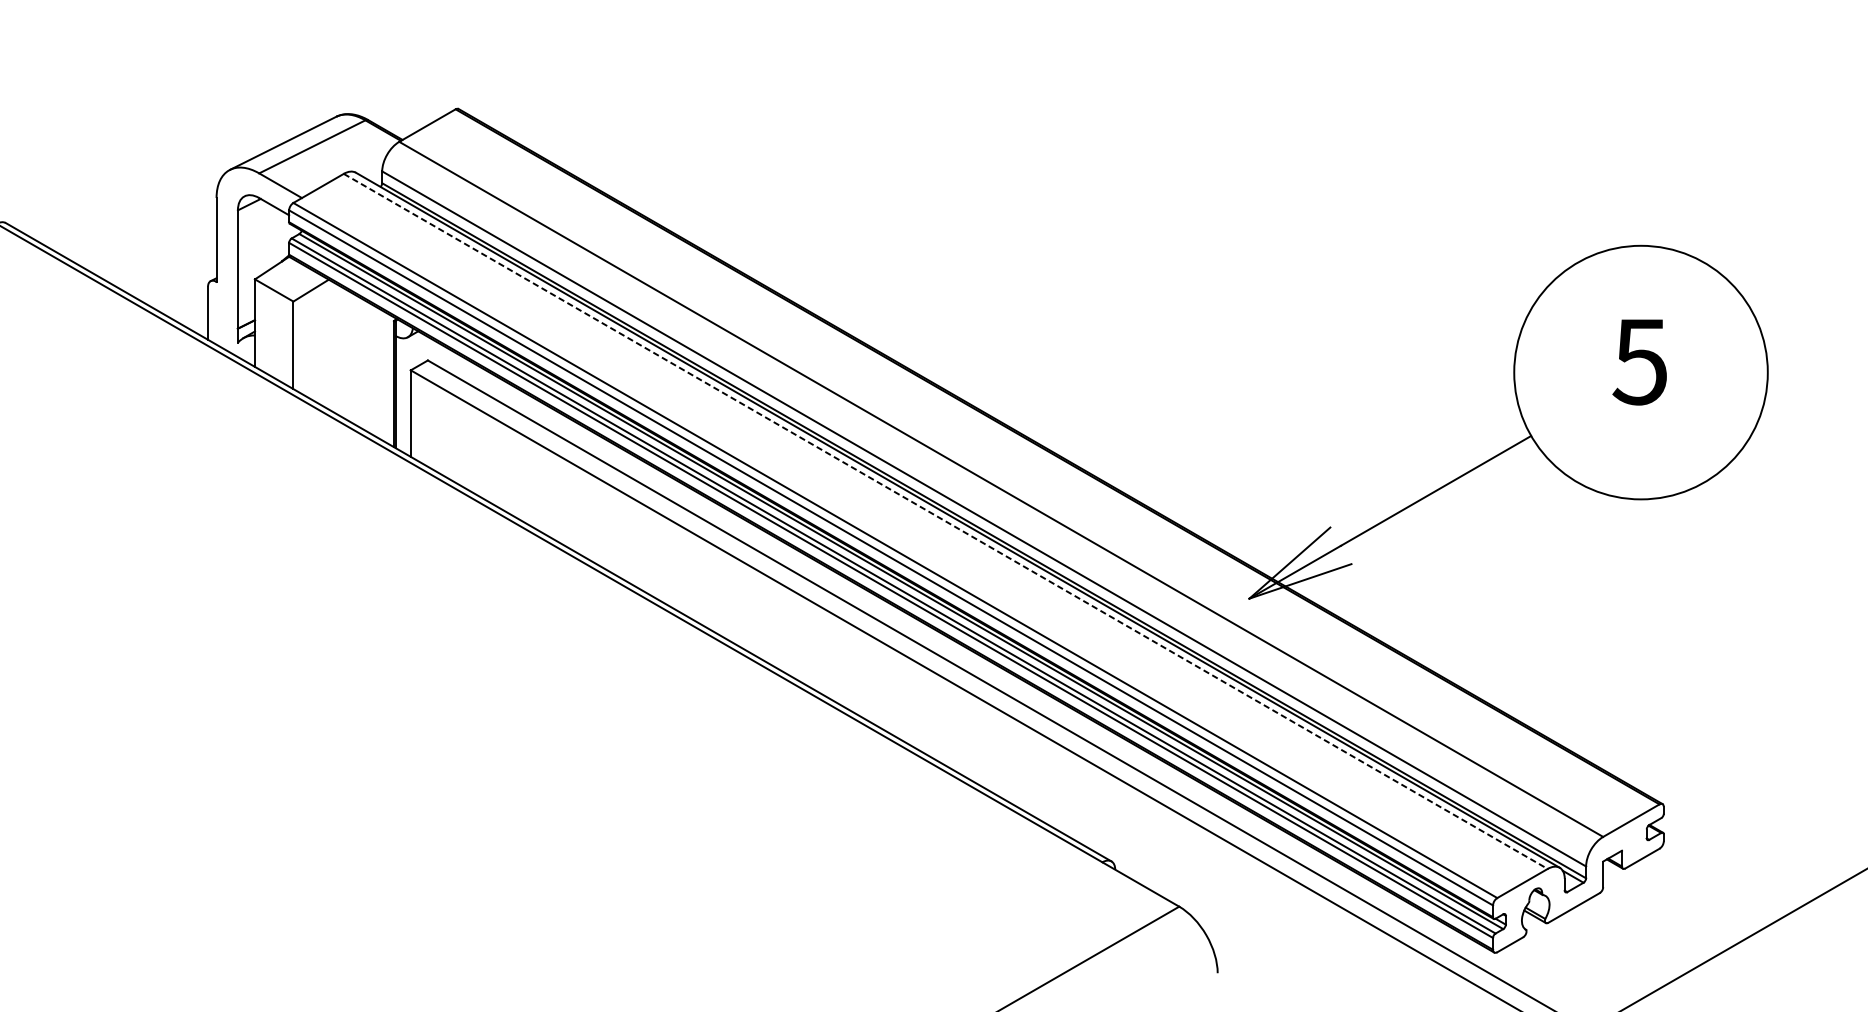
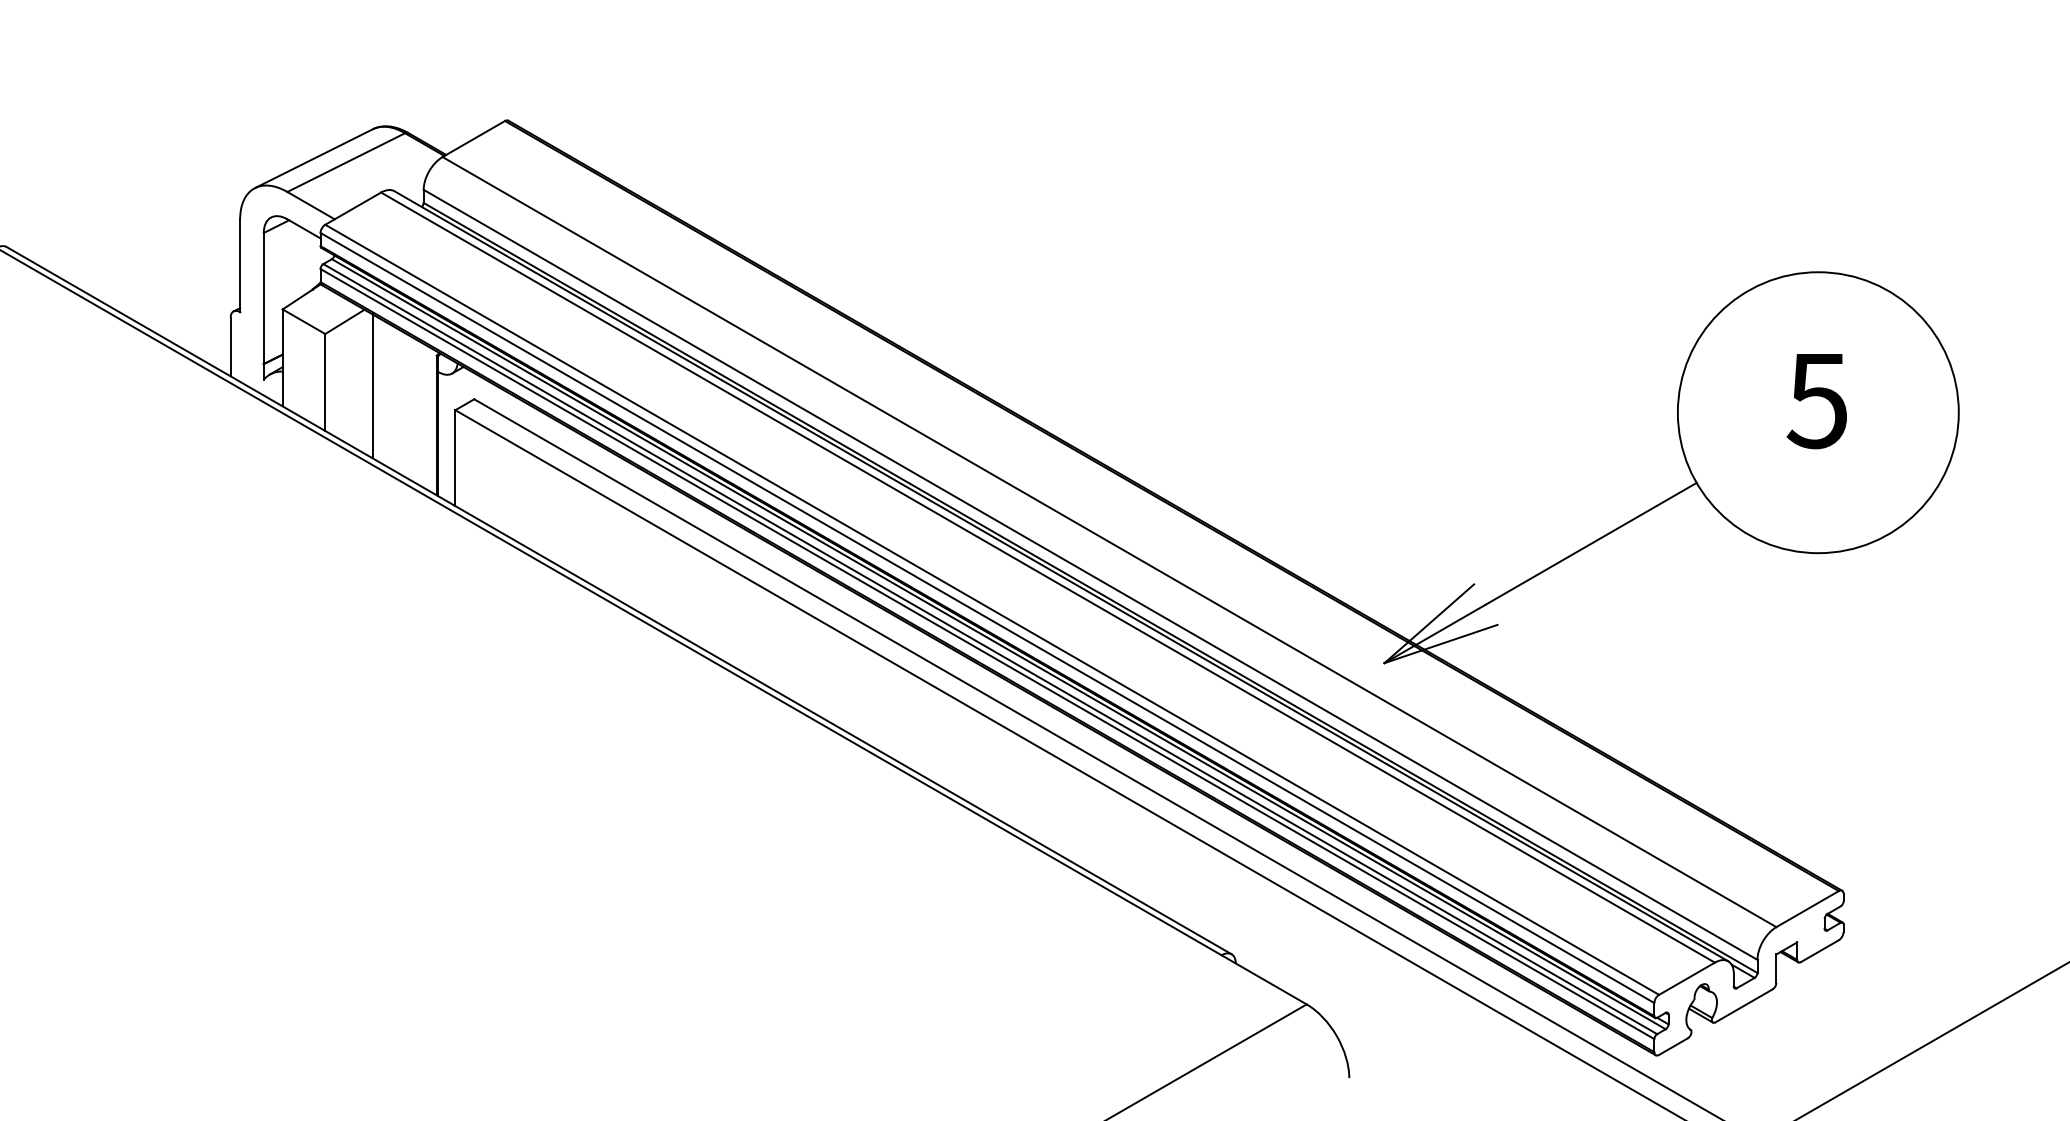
line: (336, 348) -> (372, 386), added
line: (946, 521) -> (1048, 577), dashed -> solid

